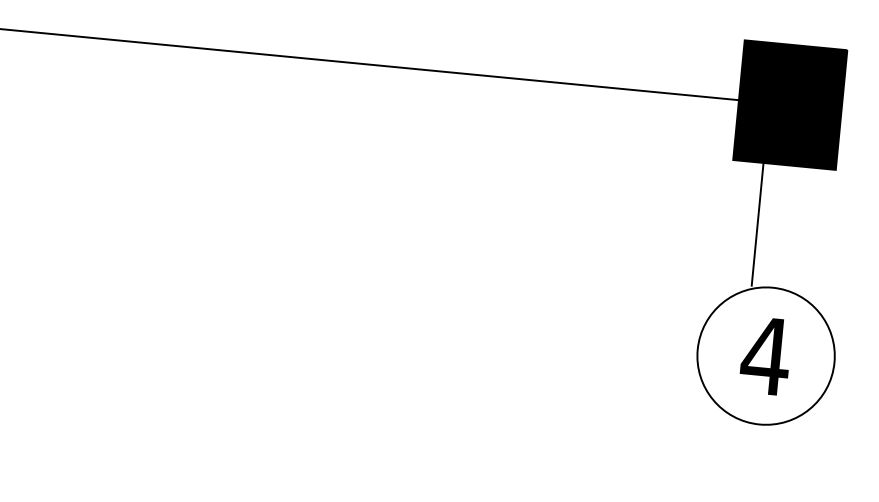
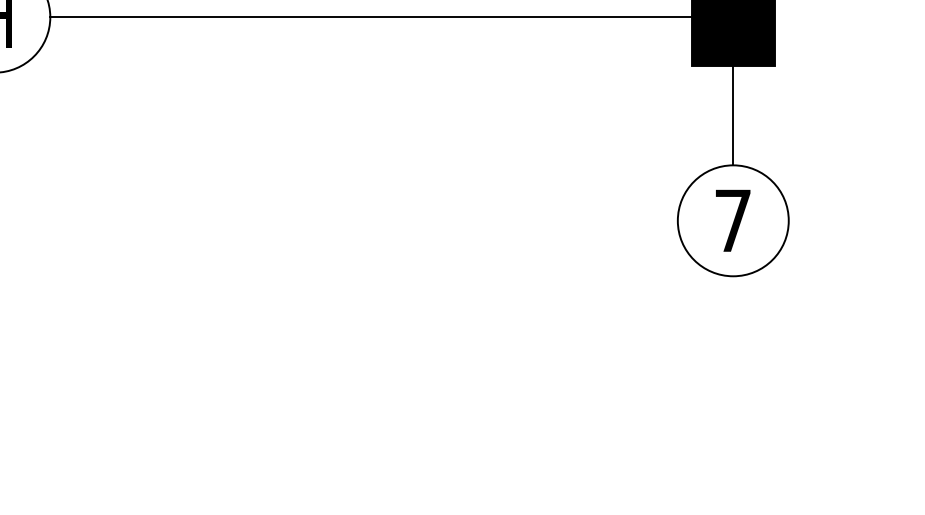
line: (757, 224) -> (733, 115), moved
text: (765, 355) -> (732, 220), 4 -> 7

